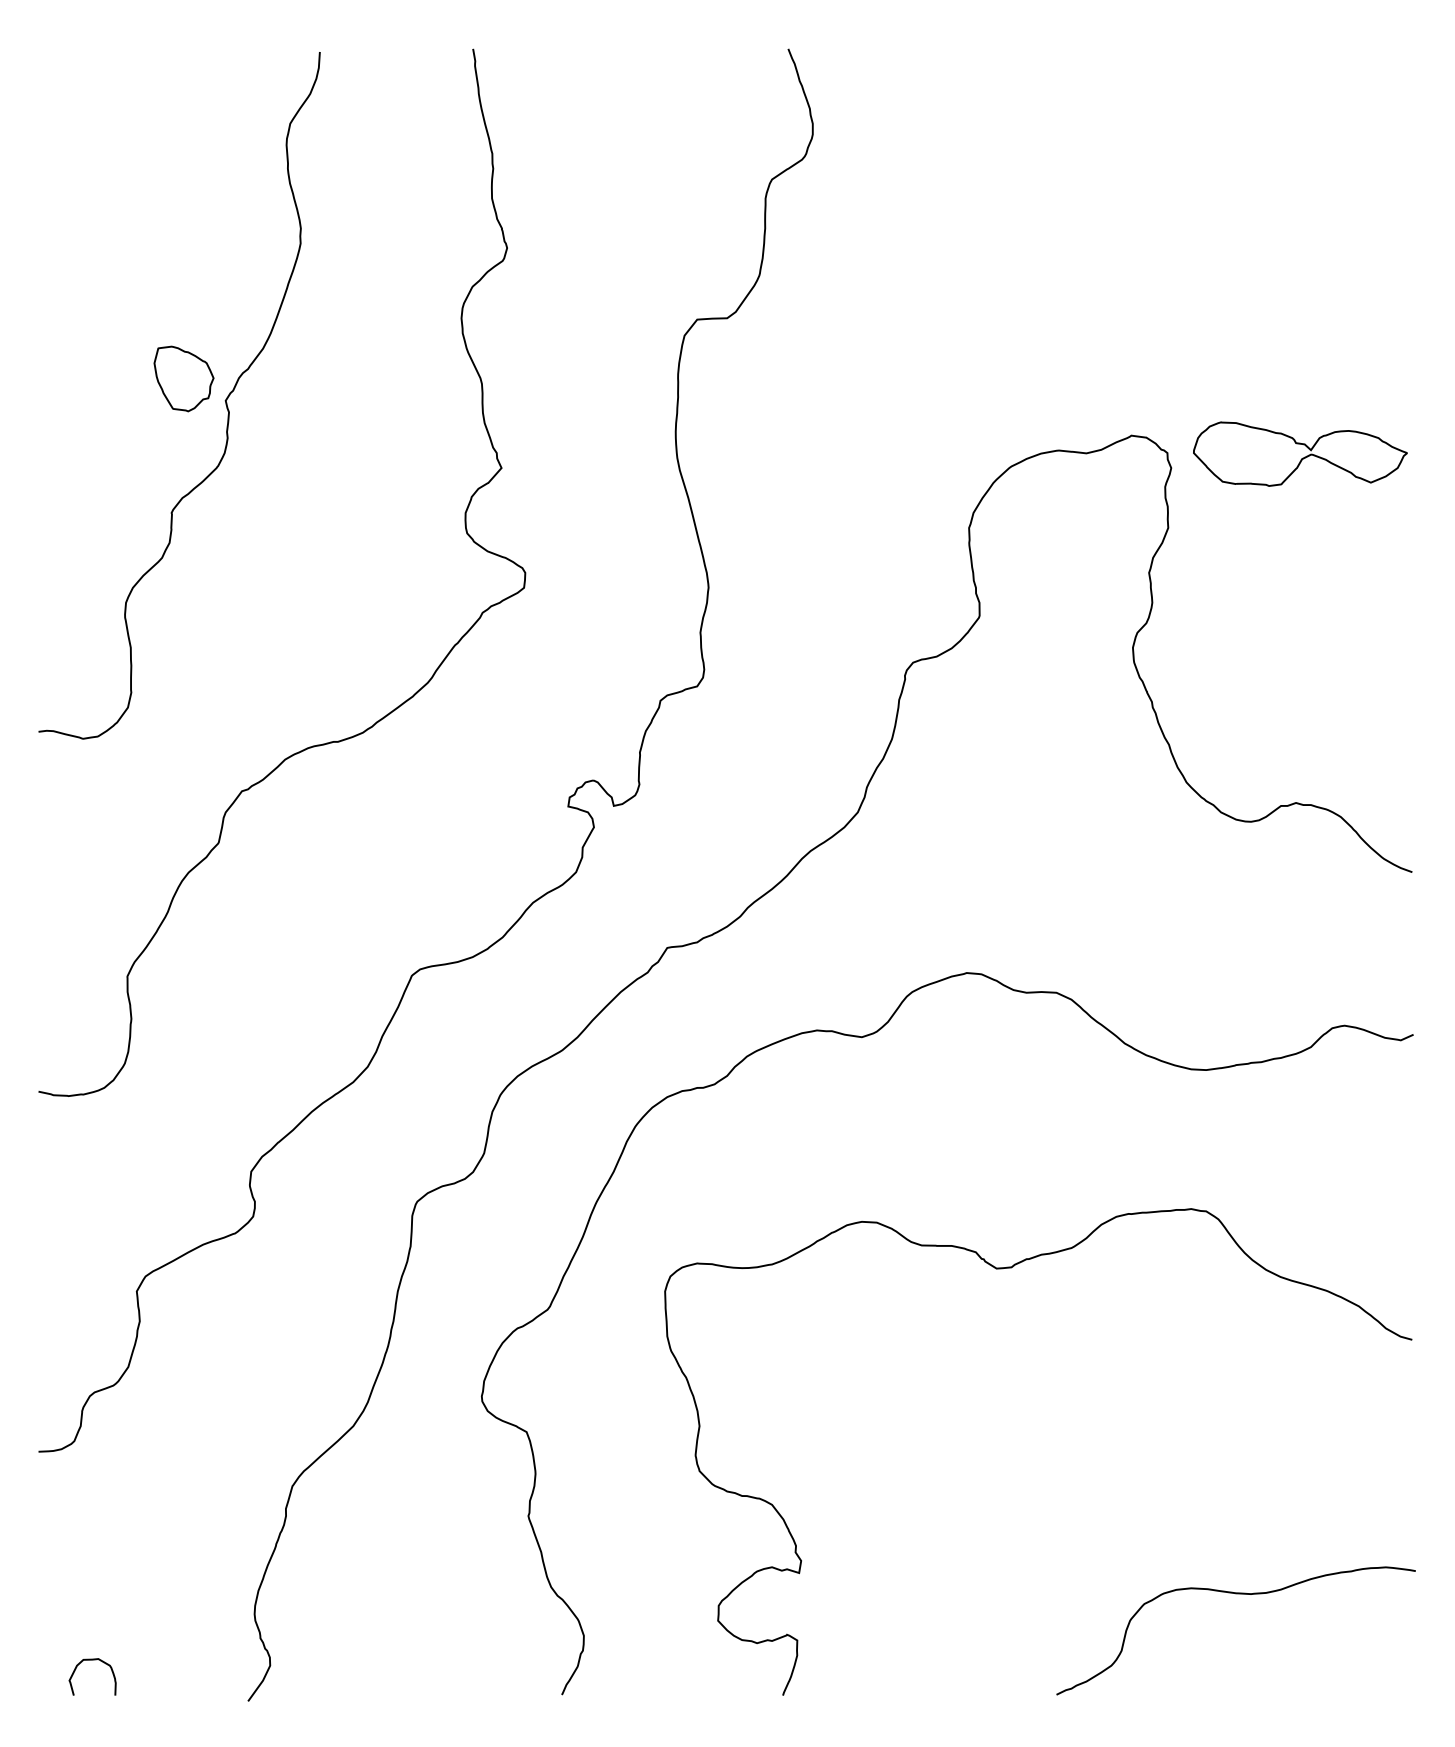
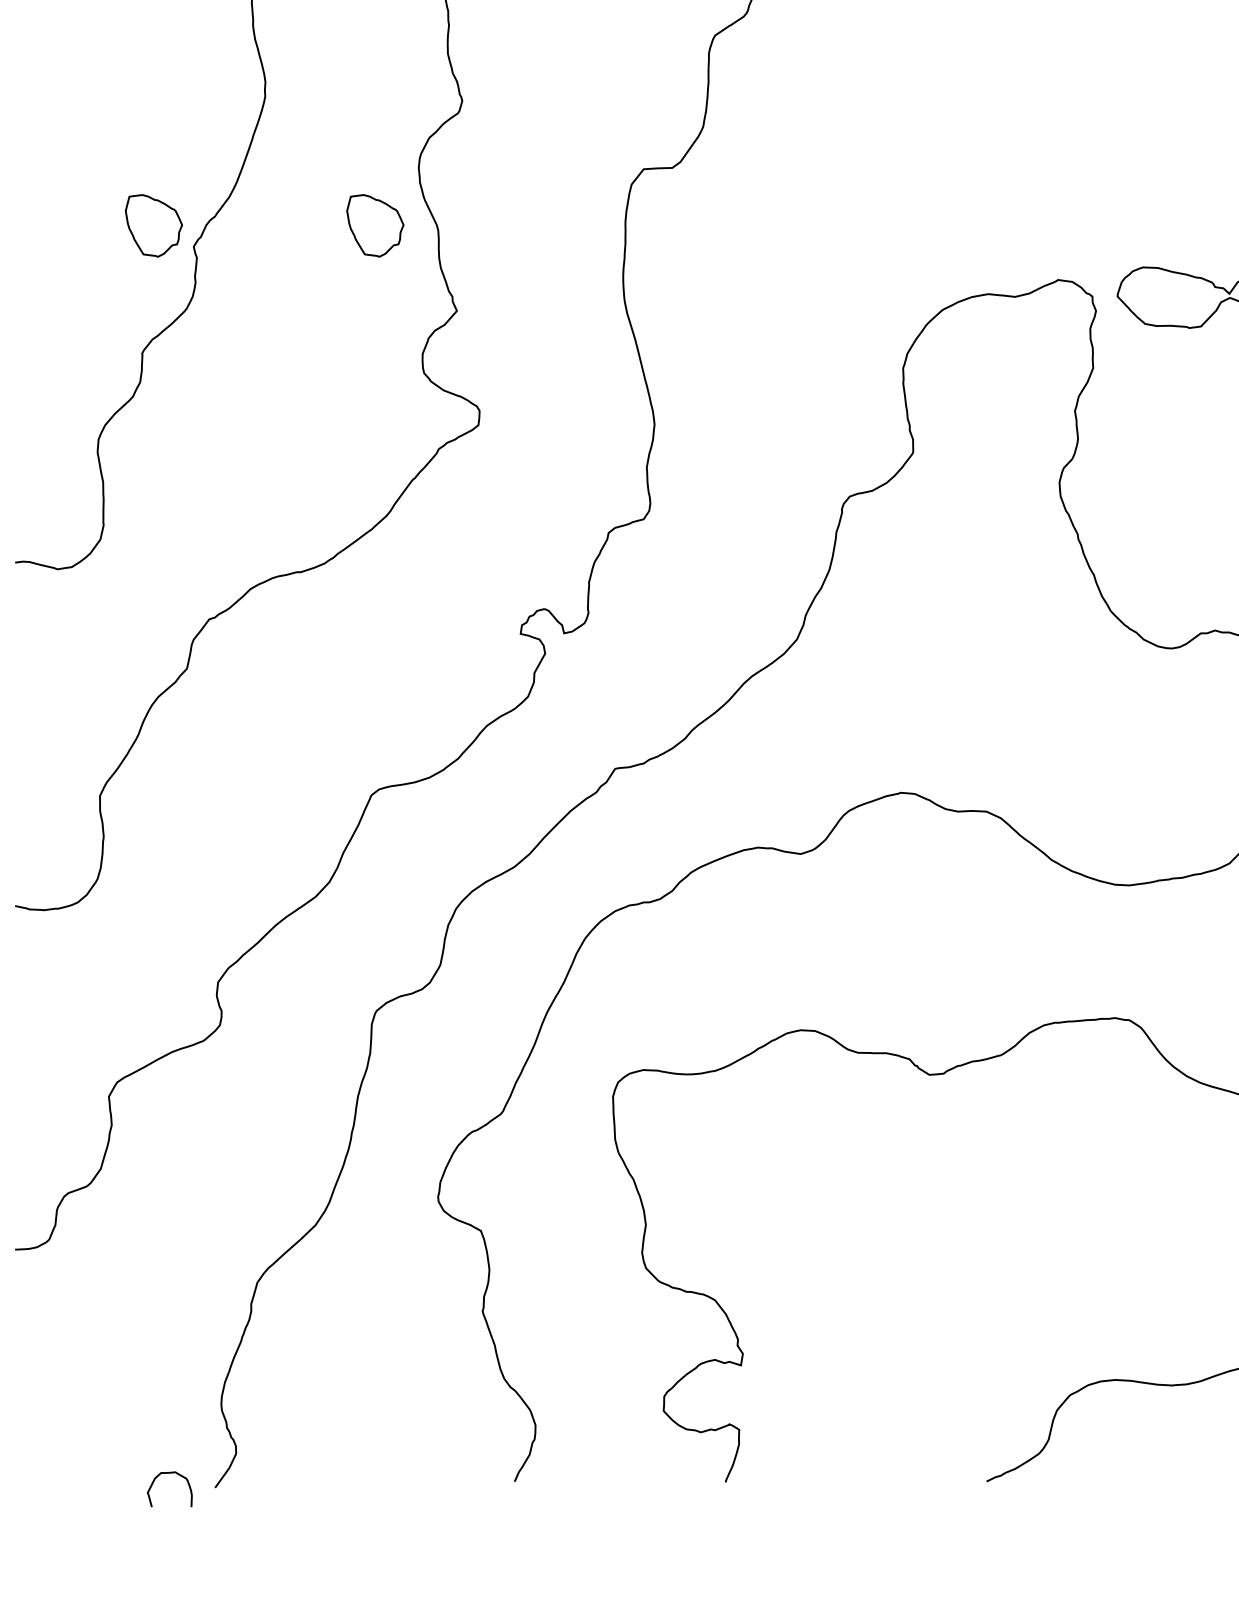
part: (415, 378) -> (374, 225), added
curve: (92, 1660) -> (169, 1473), moved

